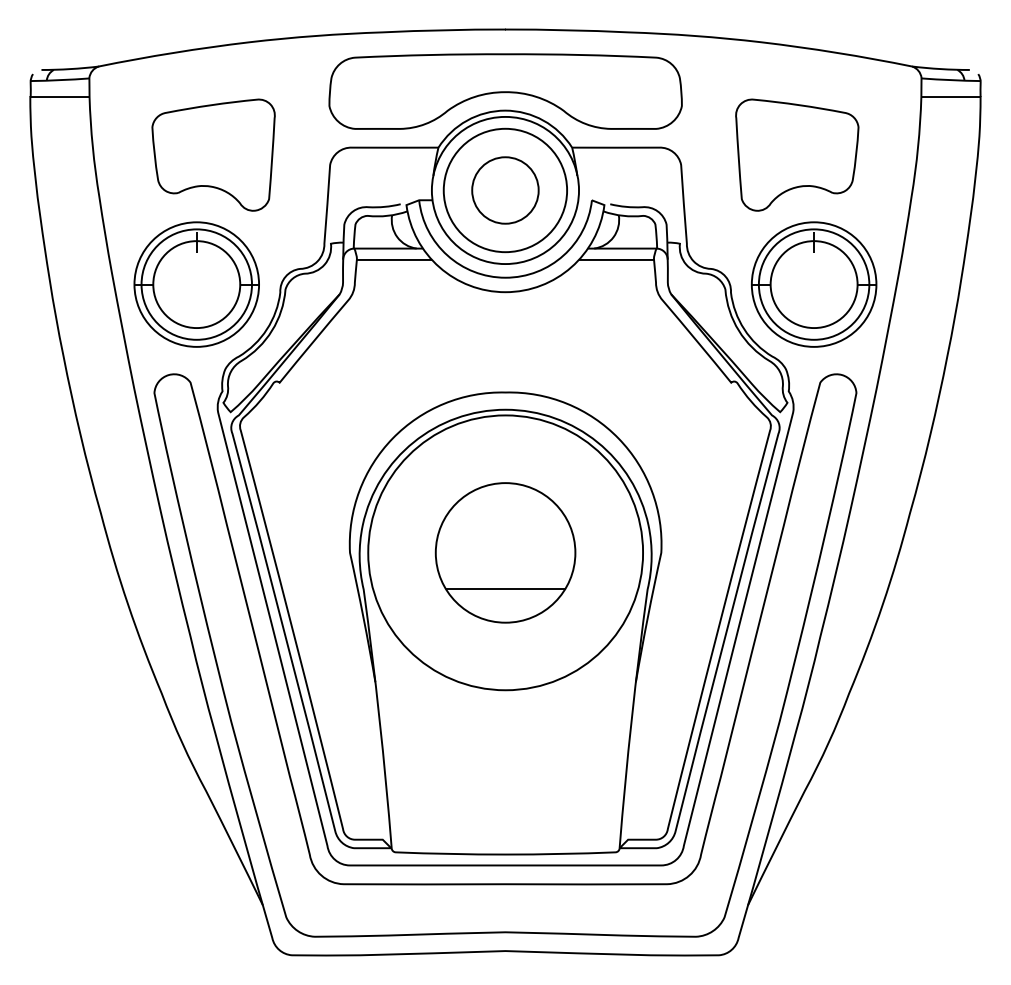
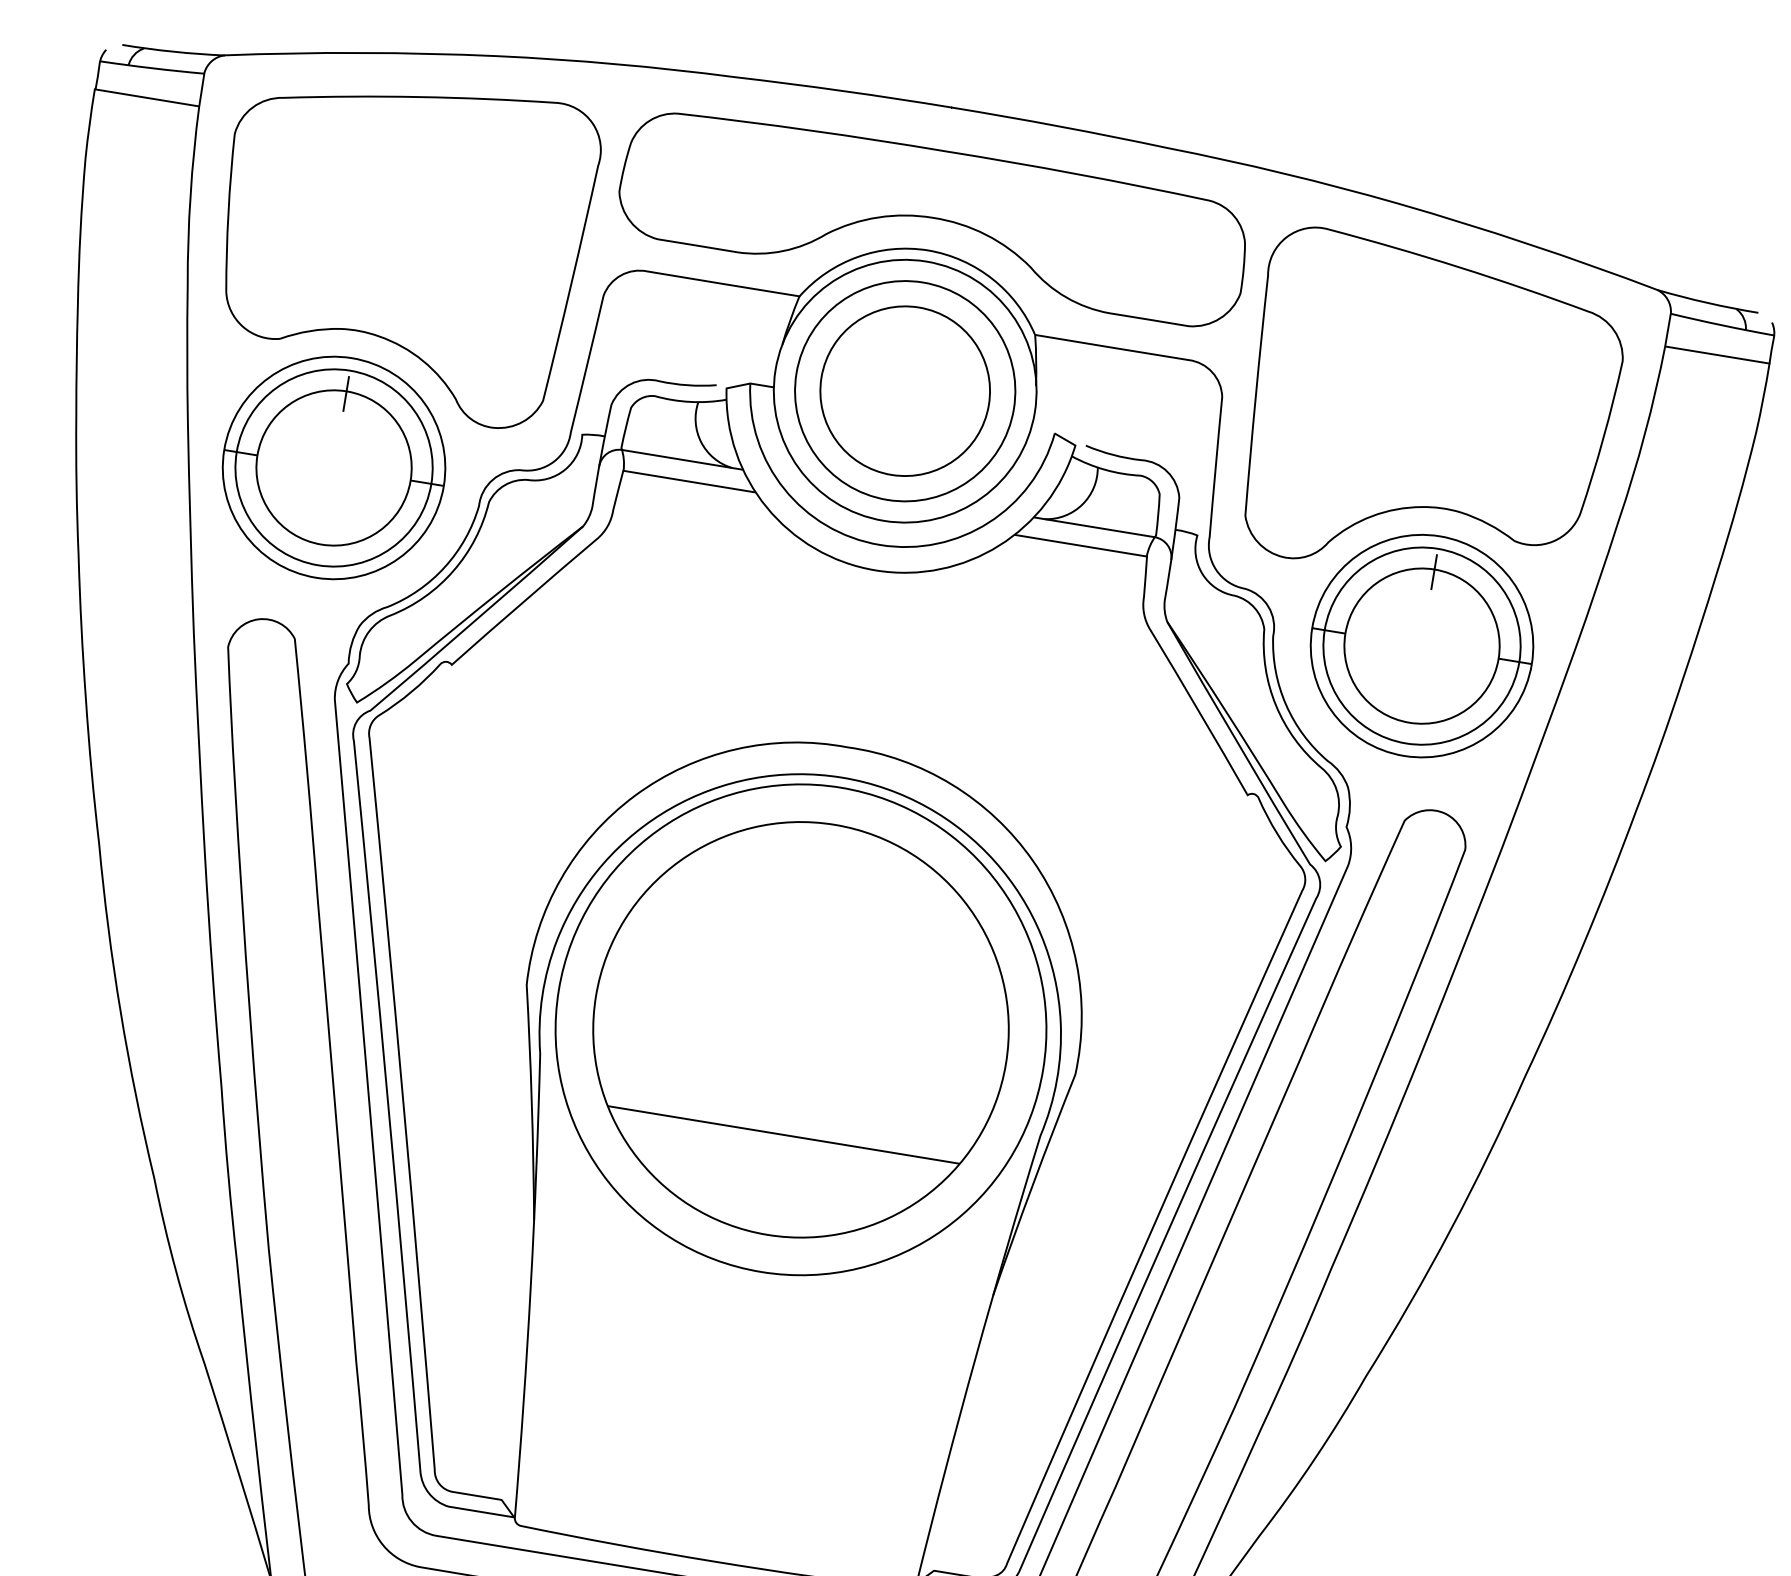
part: (213, 154) -> (401, 243), size x1.67
part: (797, 154) -> (1430, 412), size x1.67
circle: (504, 190) -> (903, 390), size x1.43
part: (505, 552) -> (800, 1029), size x1.67

